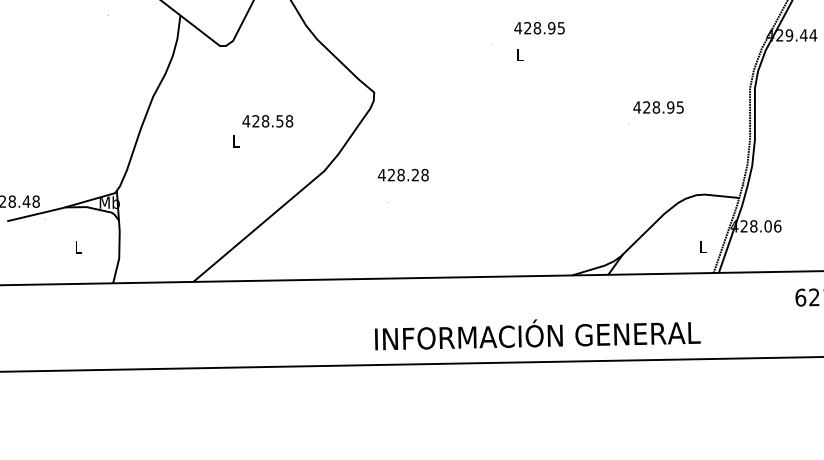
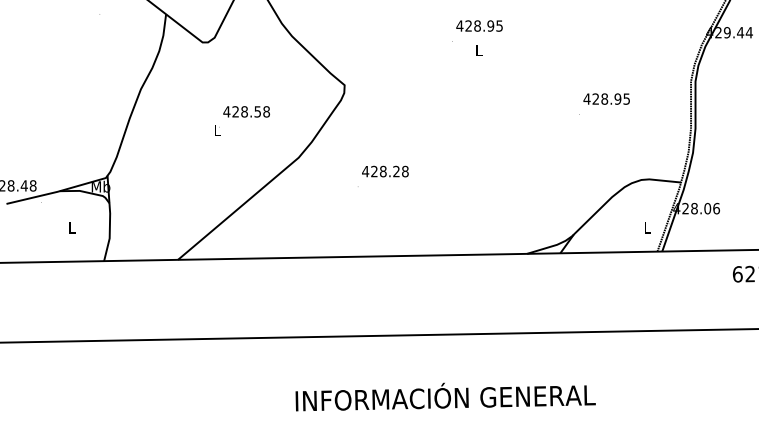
text: (539, 28) -> (479, 26), moved
text: (403, 174) -> (385, 170), moved
text: (537, 334) -> (445, 396), moved

